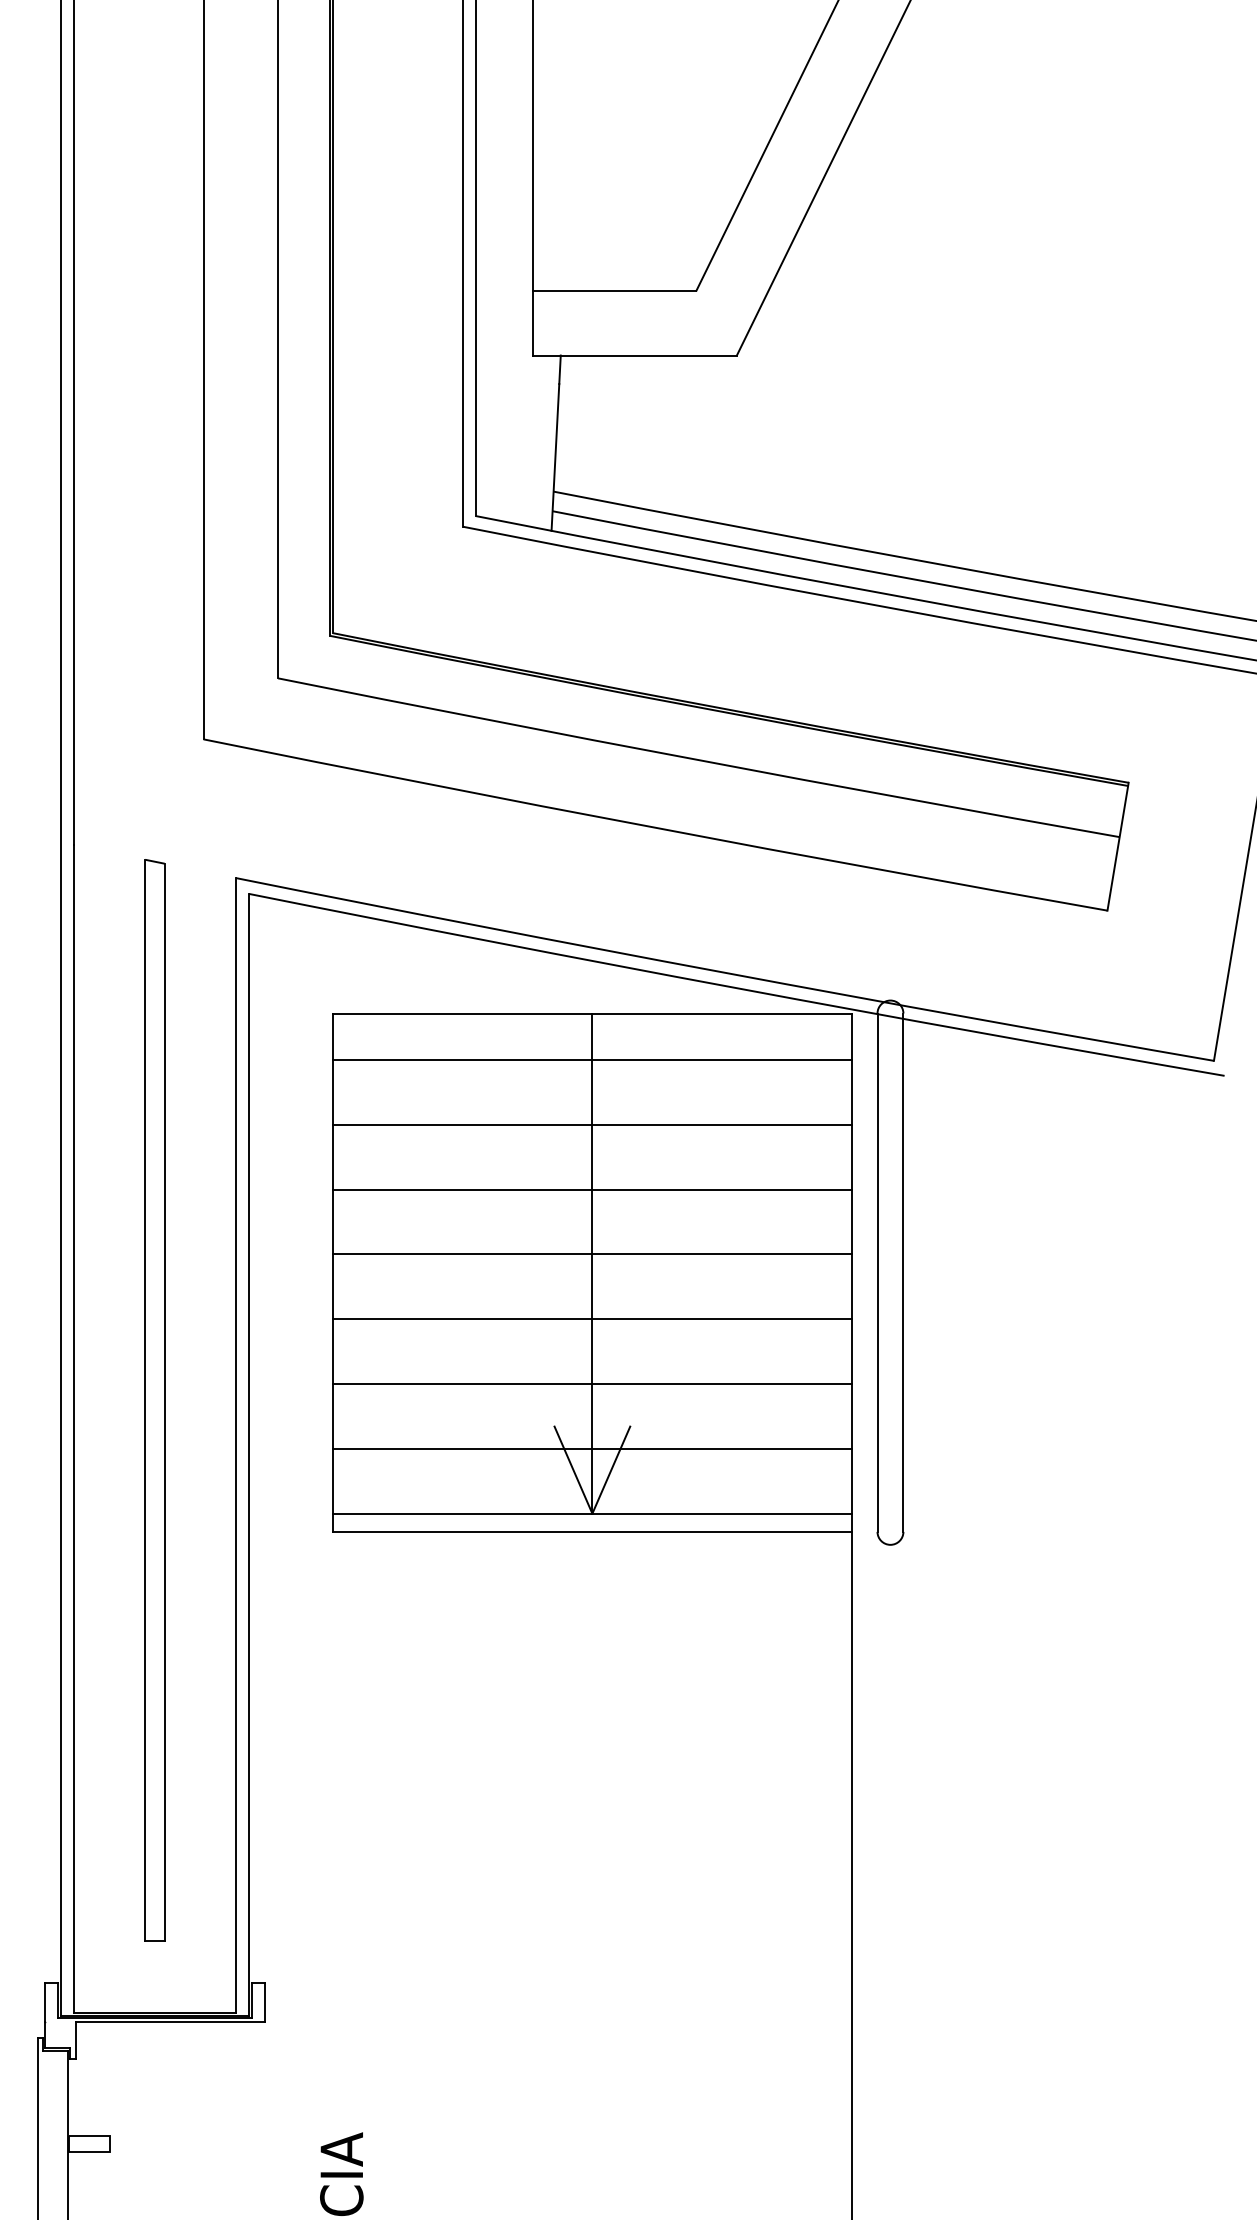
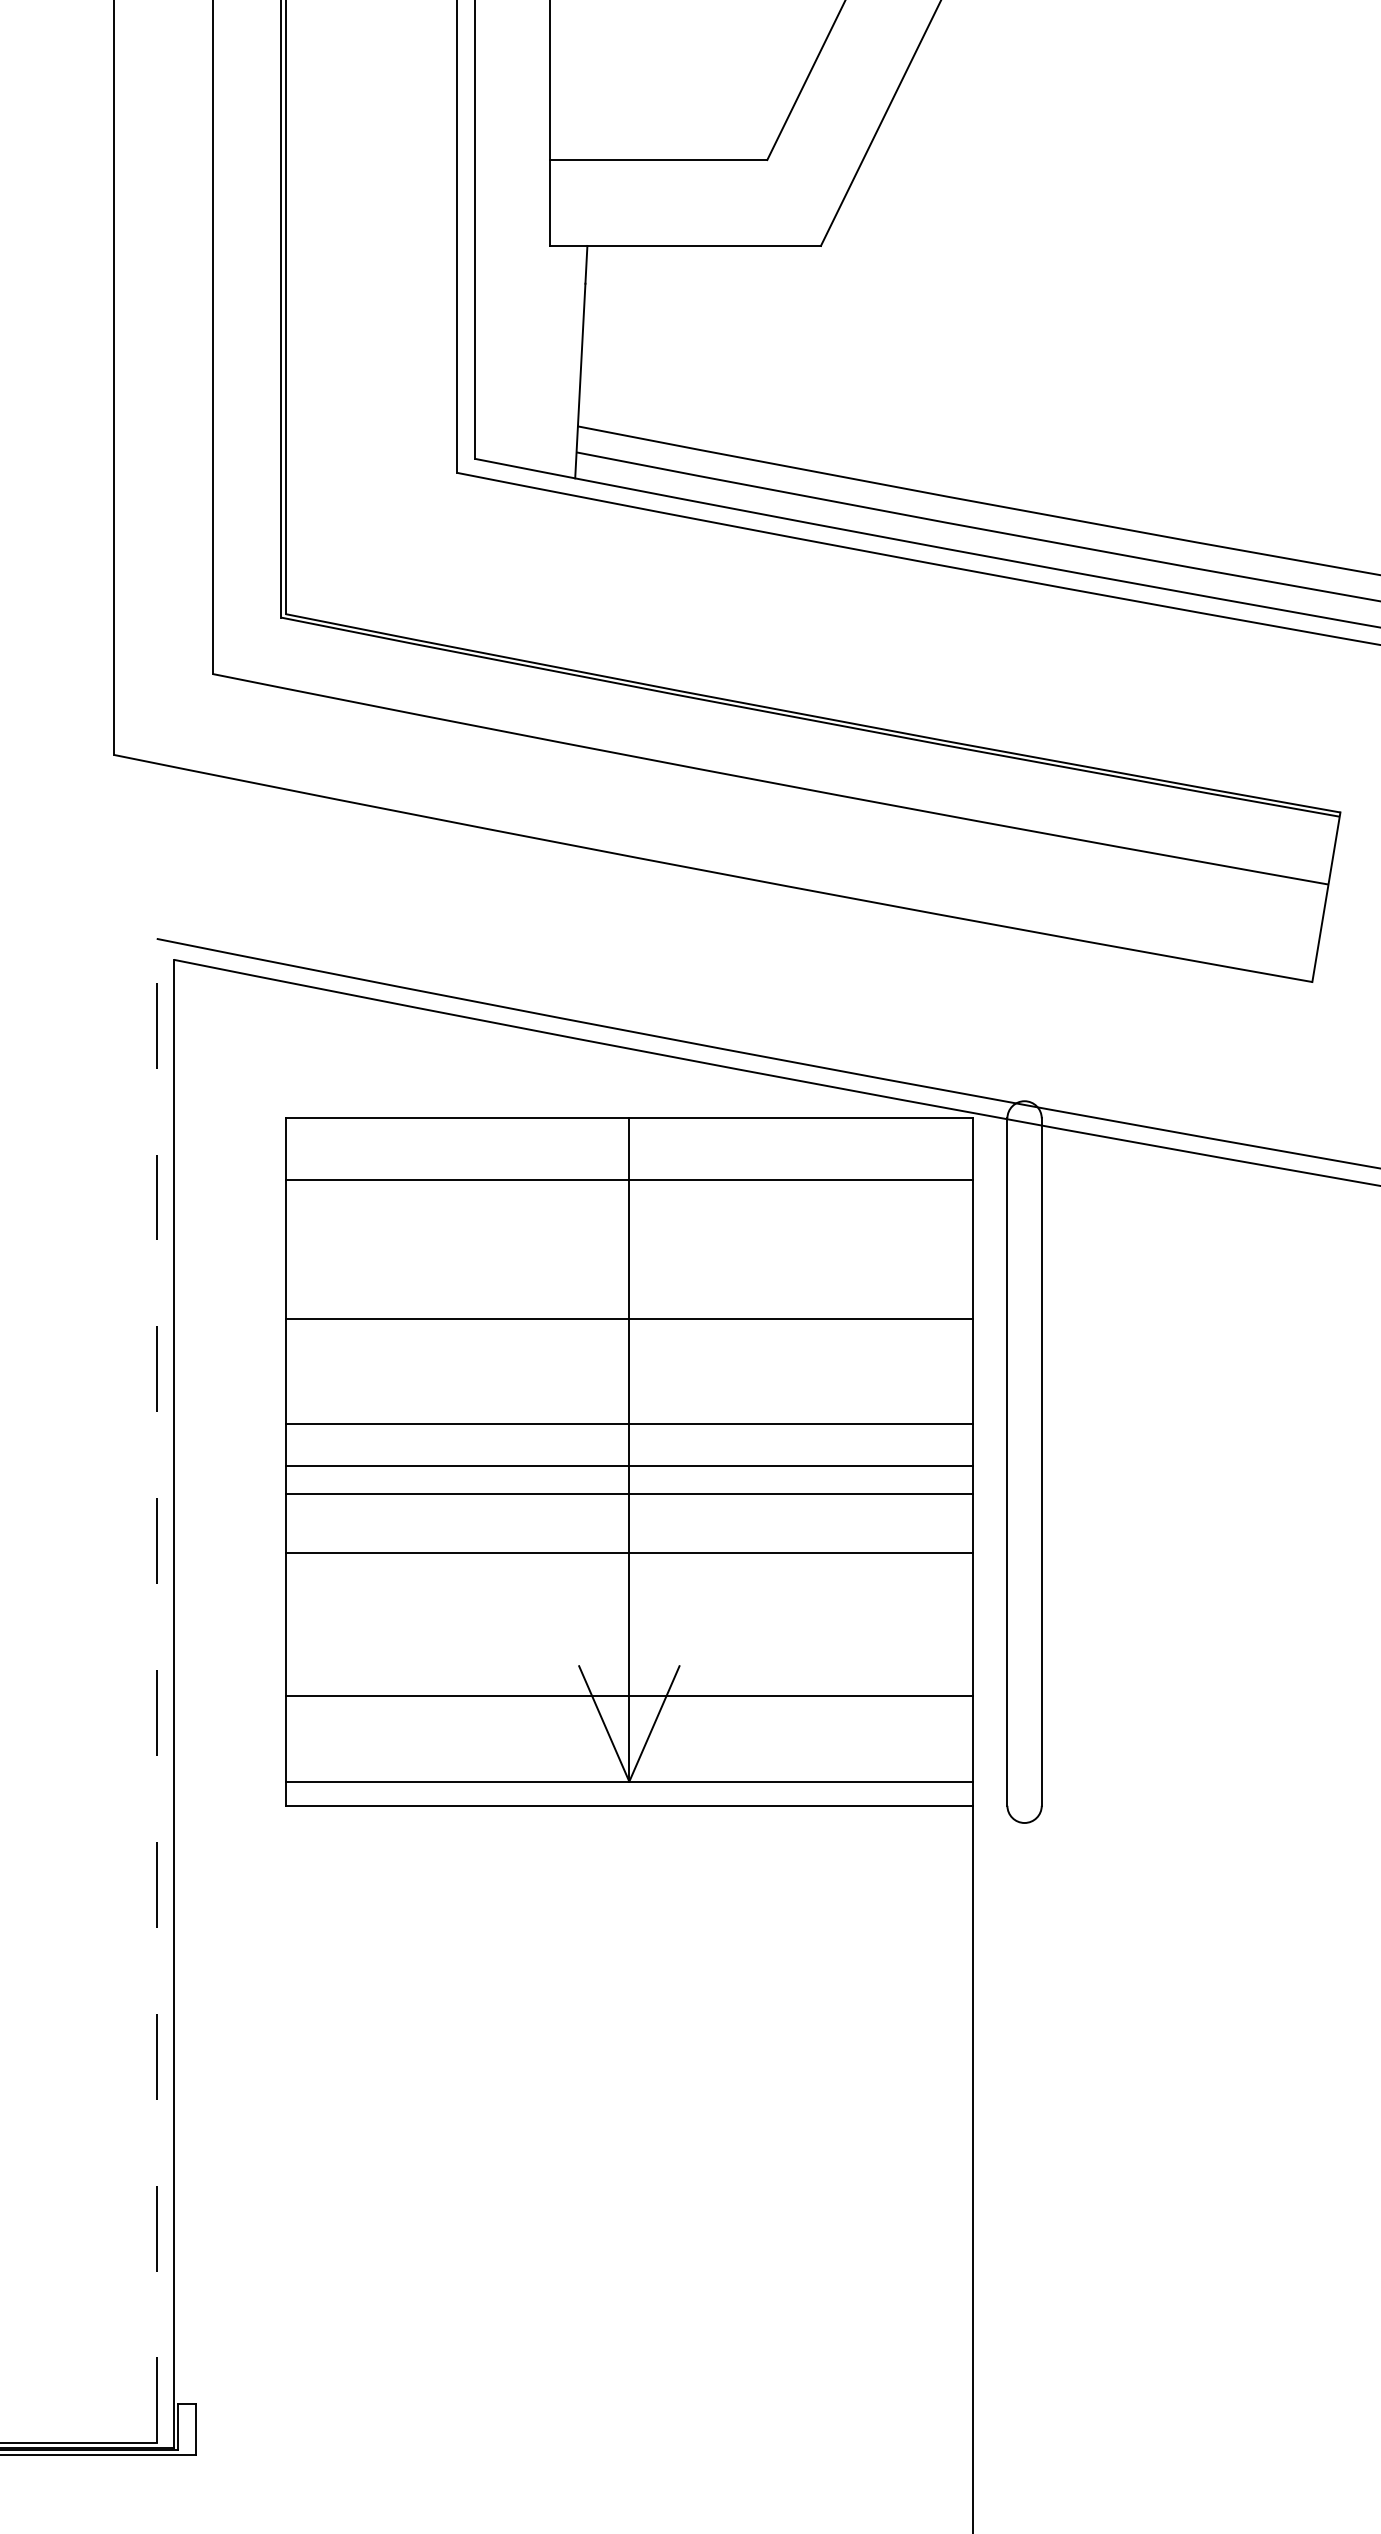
line: (592, 1124) -> (629, 1318), moved
line: (592, 1189) -> (629, 1423), moved
line: (592, 1254) -> (629, 1493), moved
line: (592, 1319) -> (629, 1465), moved
line: (592, 1384) -> (629, 1553), moved
part: (154, 1400) -> (48, 1631), removed
line: (236, 1444) -> (157, 1689), solid -> dashed

